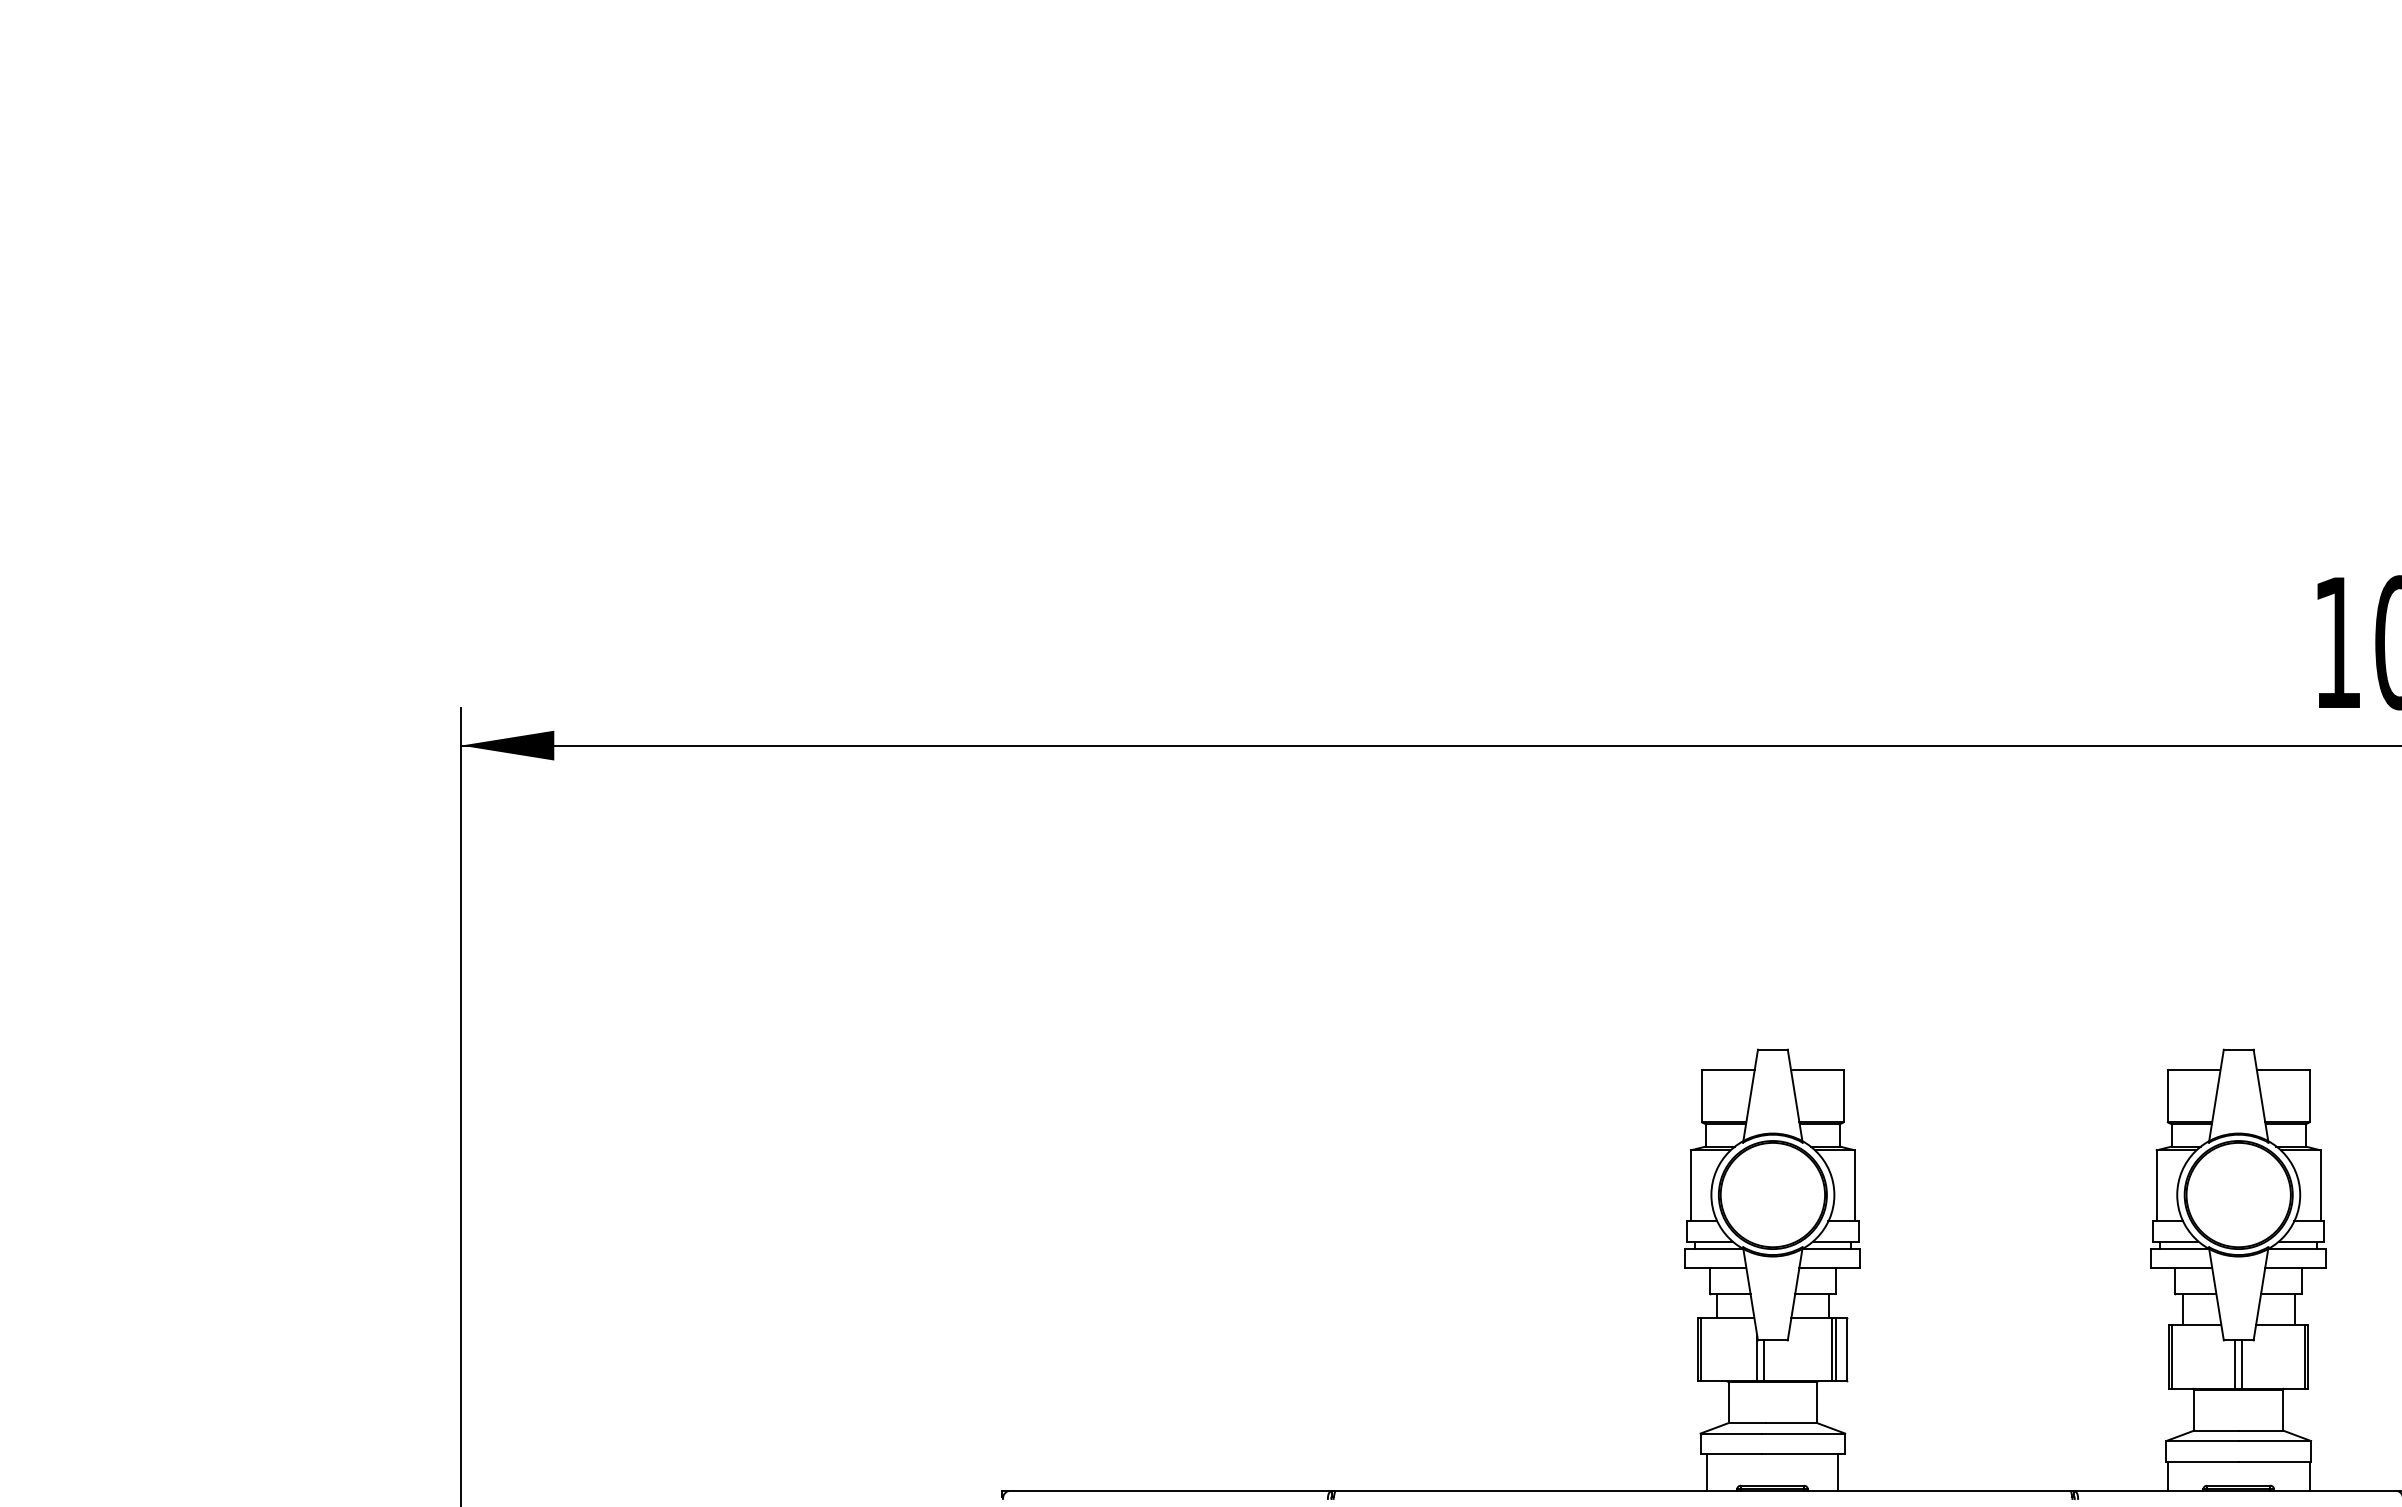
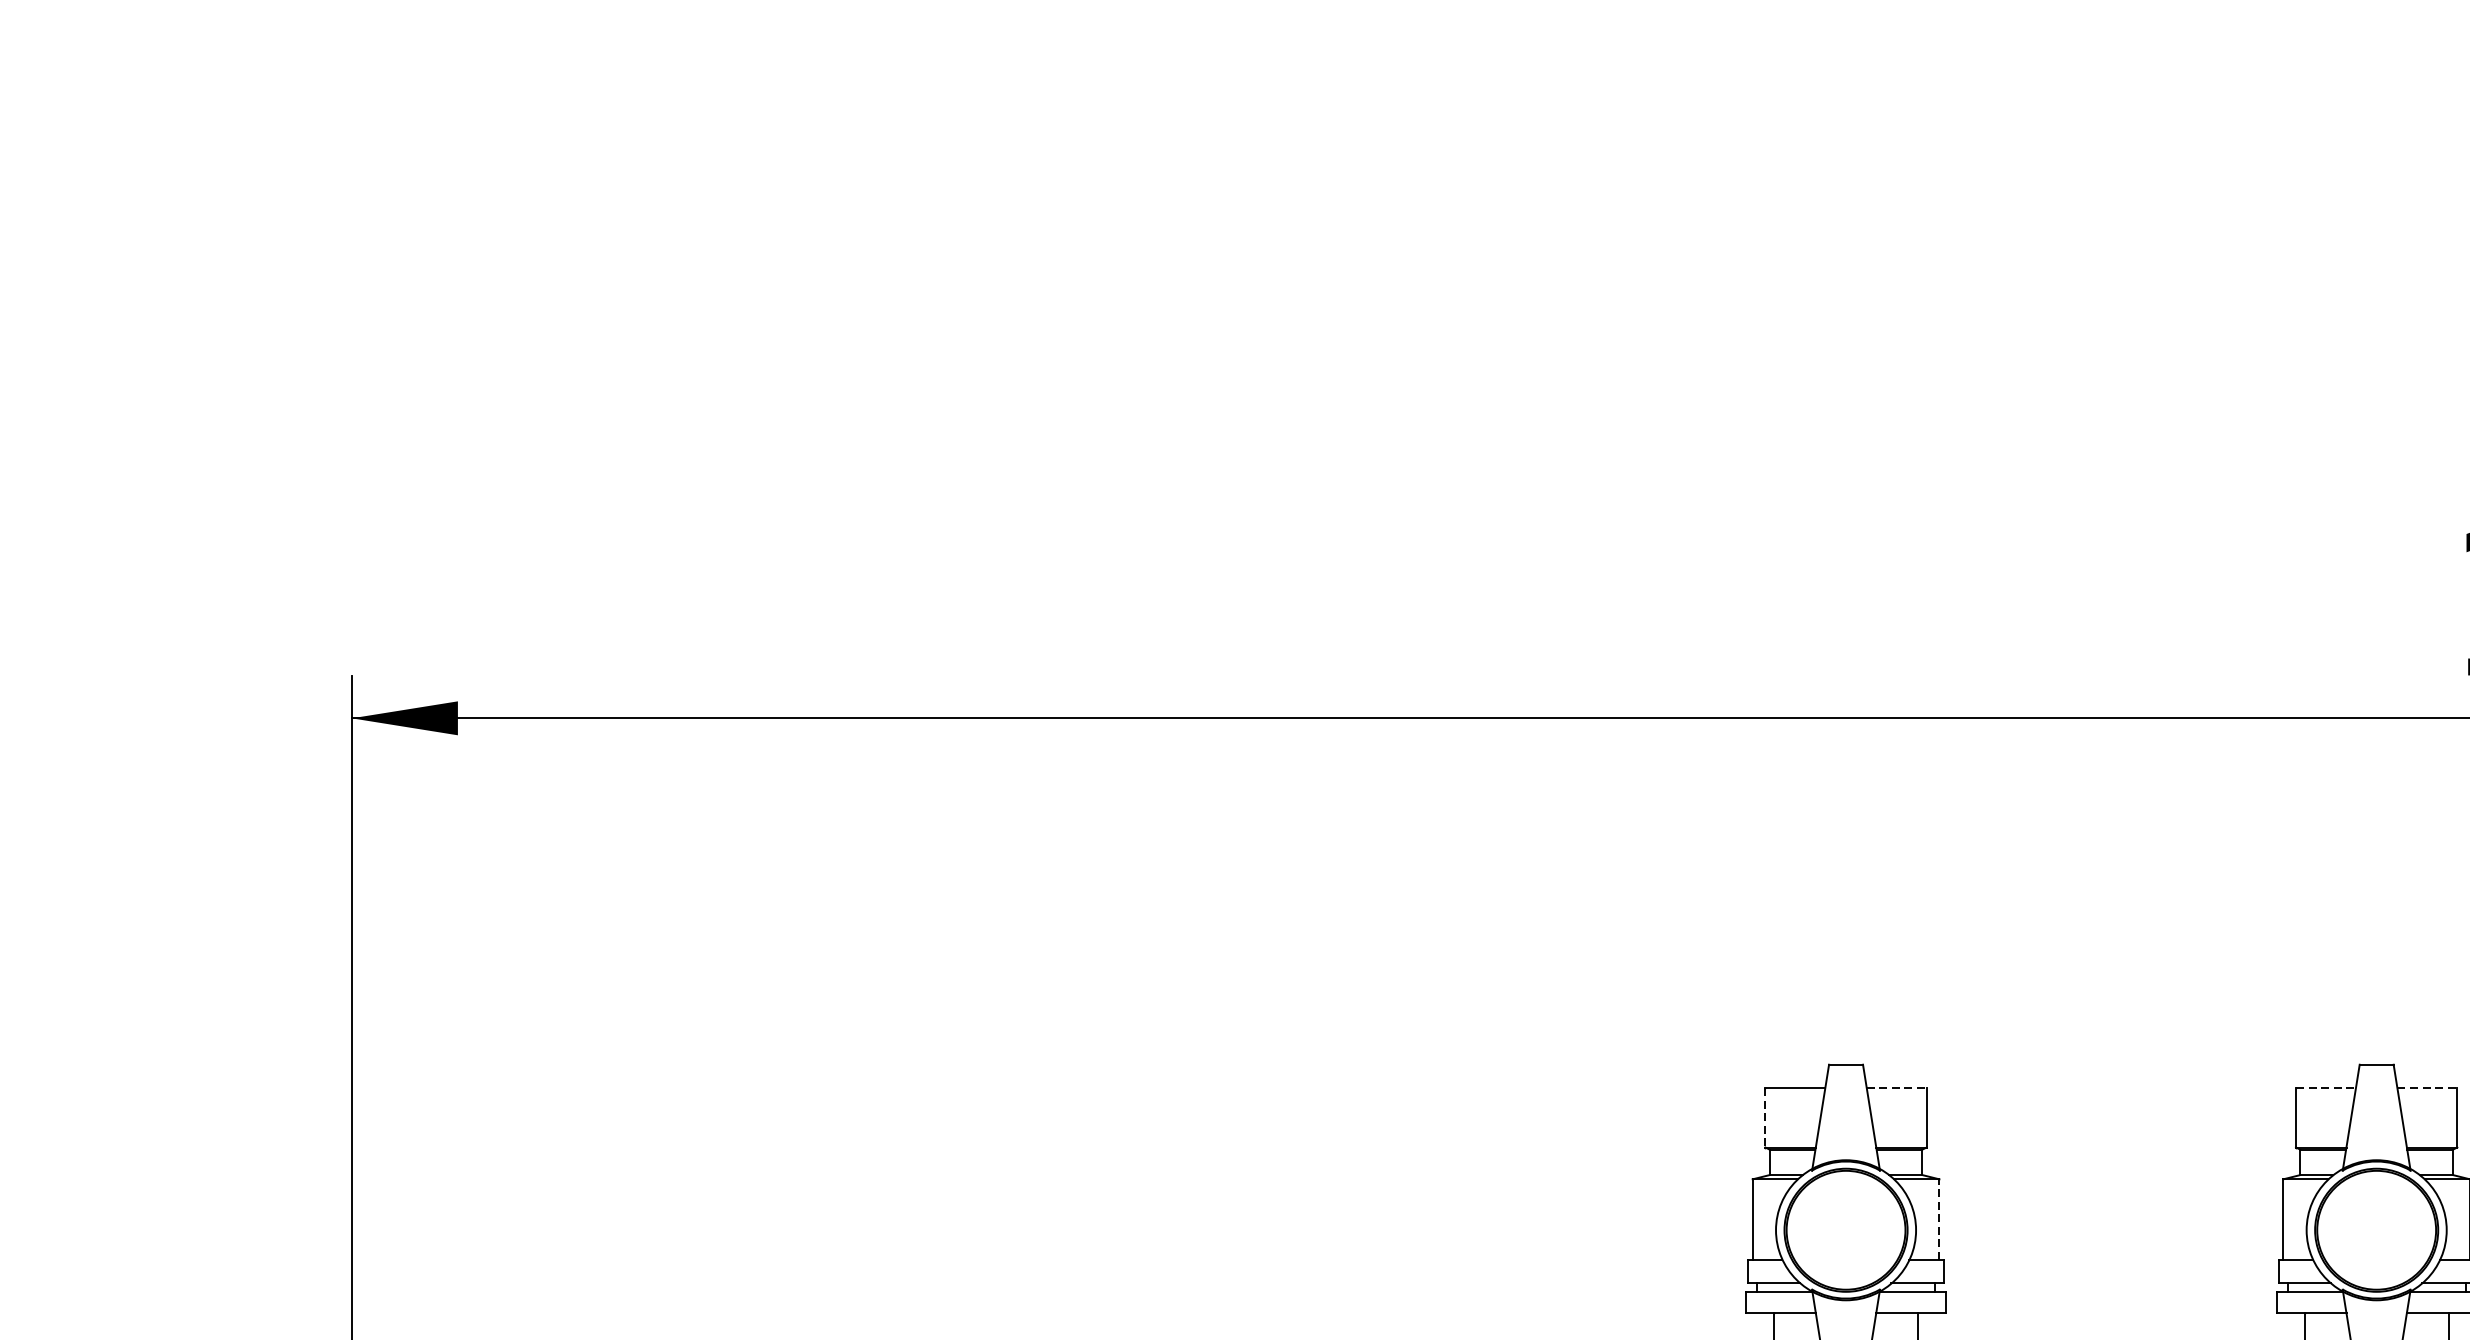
line: (1817, 1070) -> (1896, 1088), solid -> dashed
line: (2194, 1070) -> (2326, 1088), solid -> dashed
line: (2283, 1070) -> (2427, 1088), solid -> dashed
line: (1702, 1096) -> (1765, 1118), solid -> dashed
line: (1854, 1185) -> (1939, 1219), solid -> dashed

